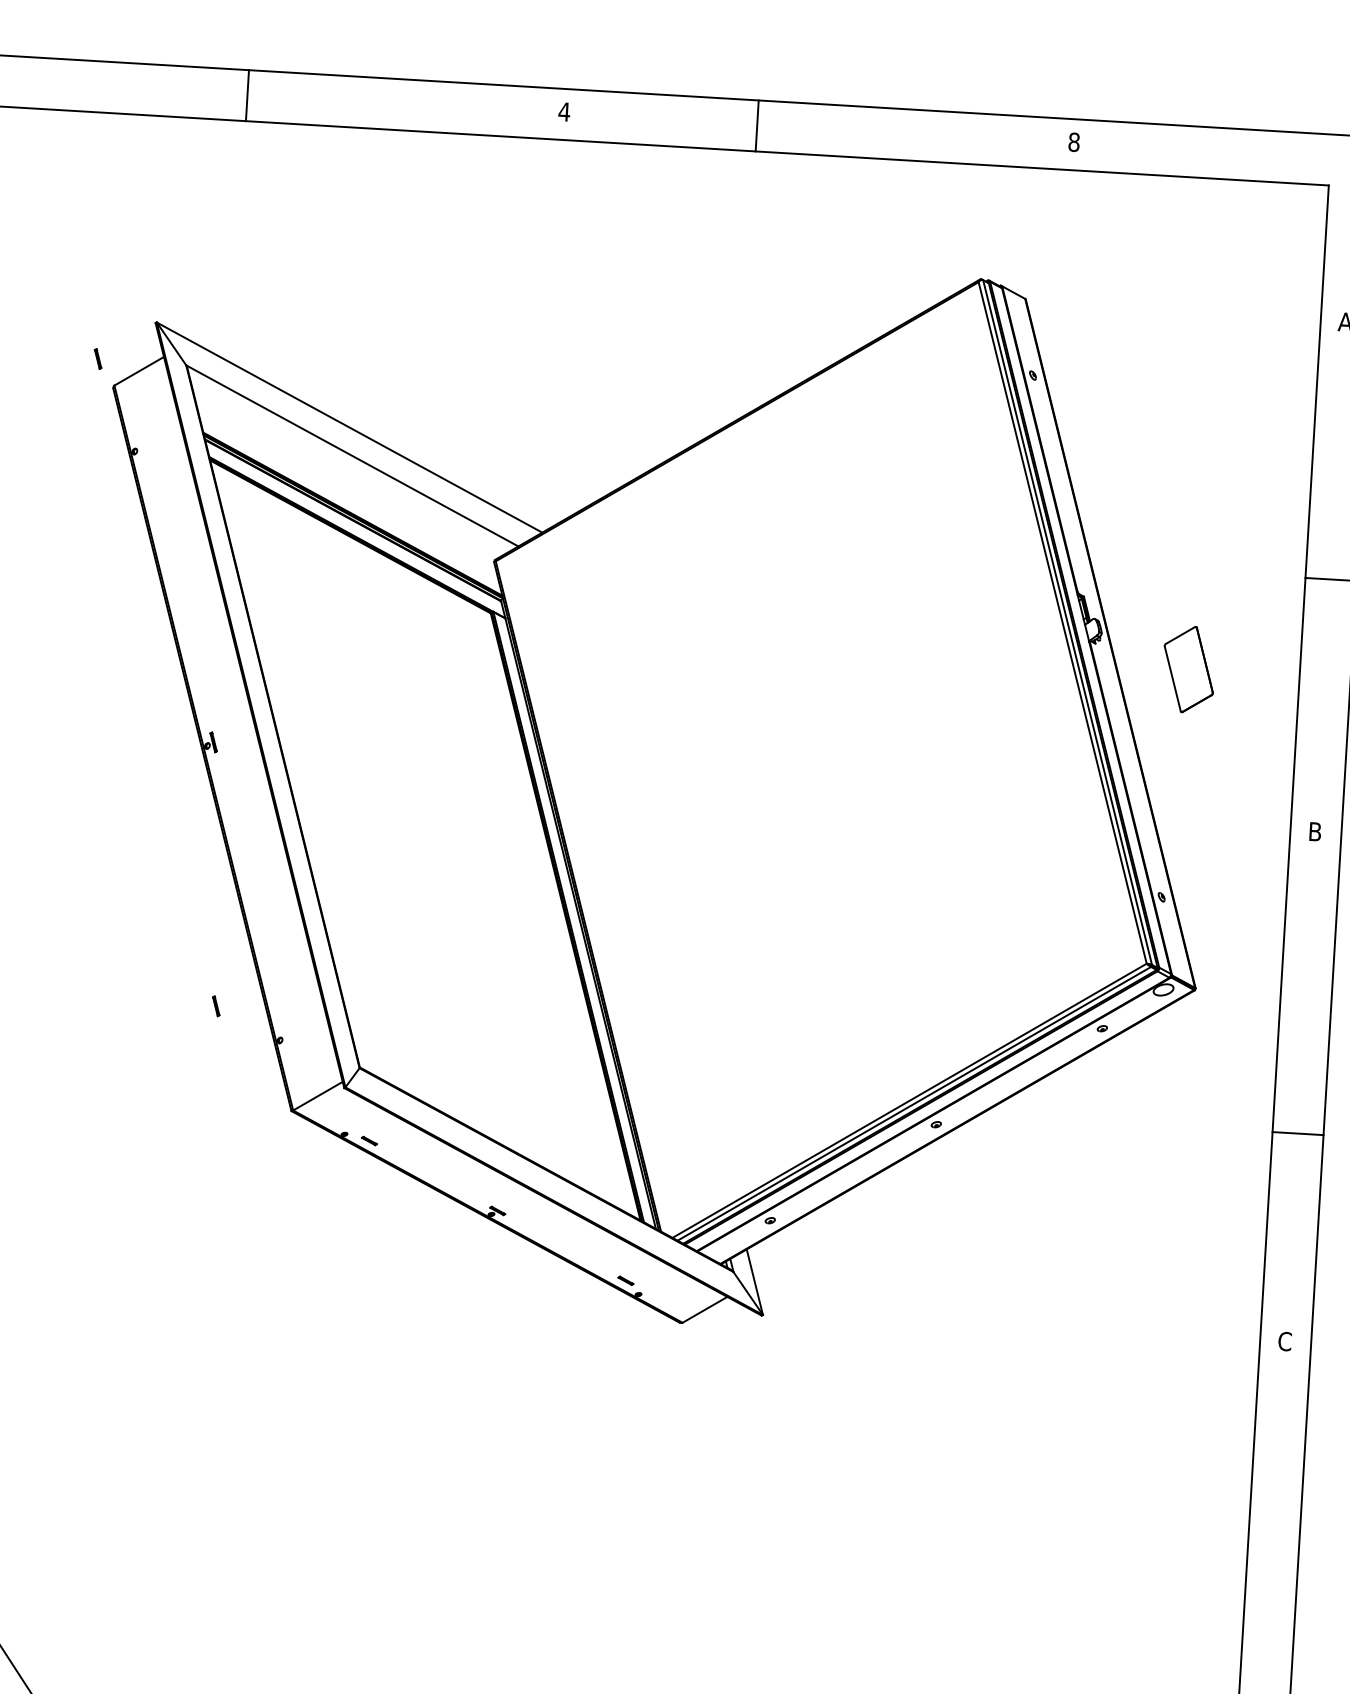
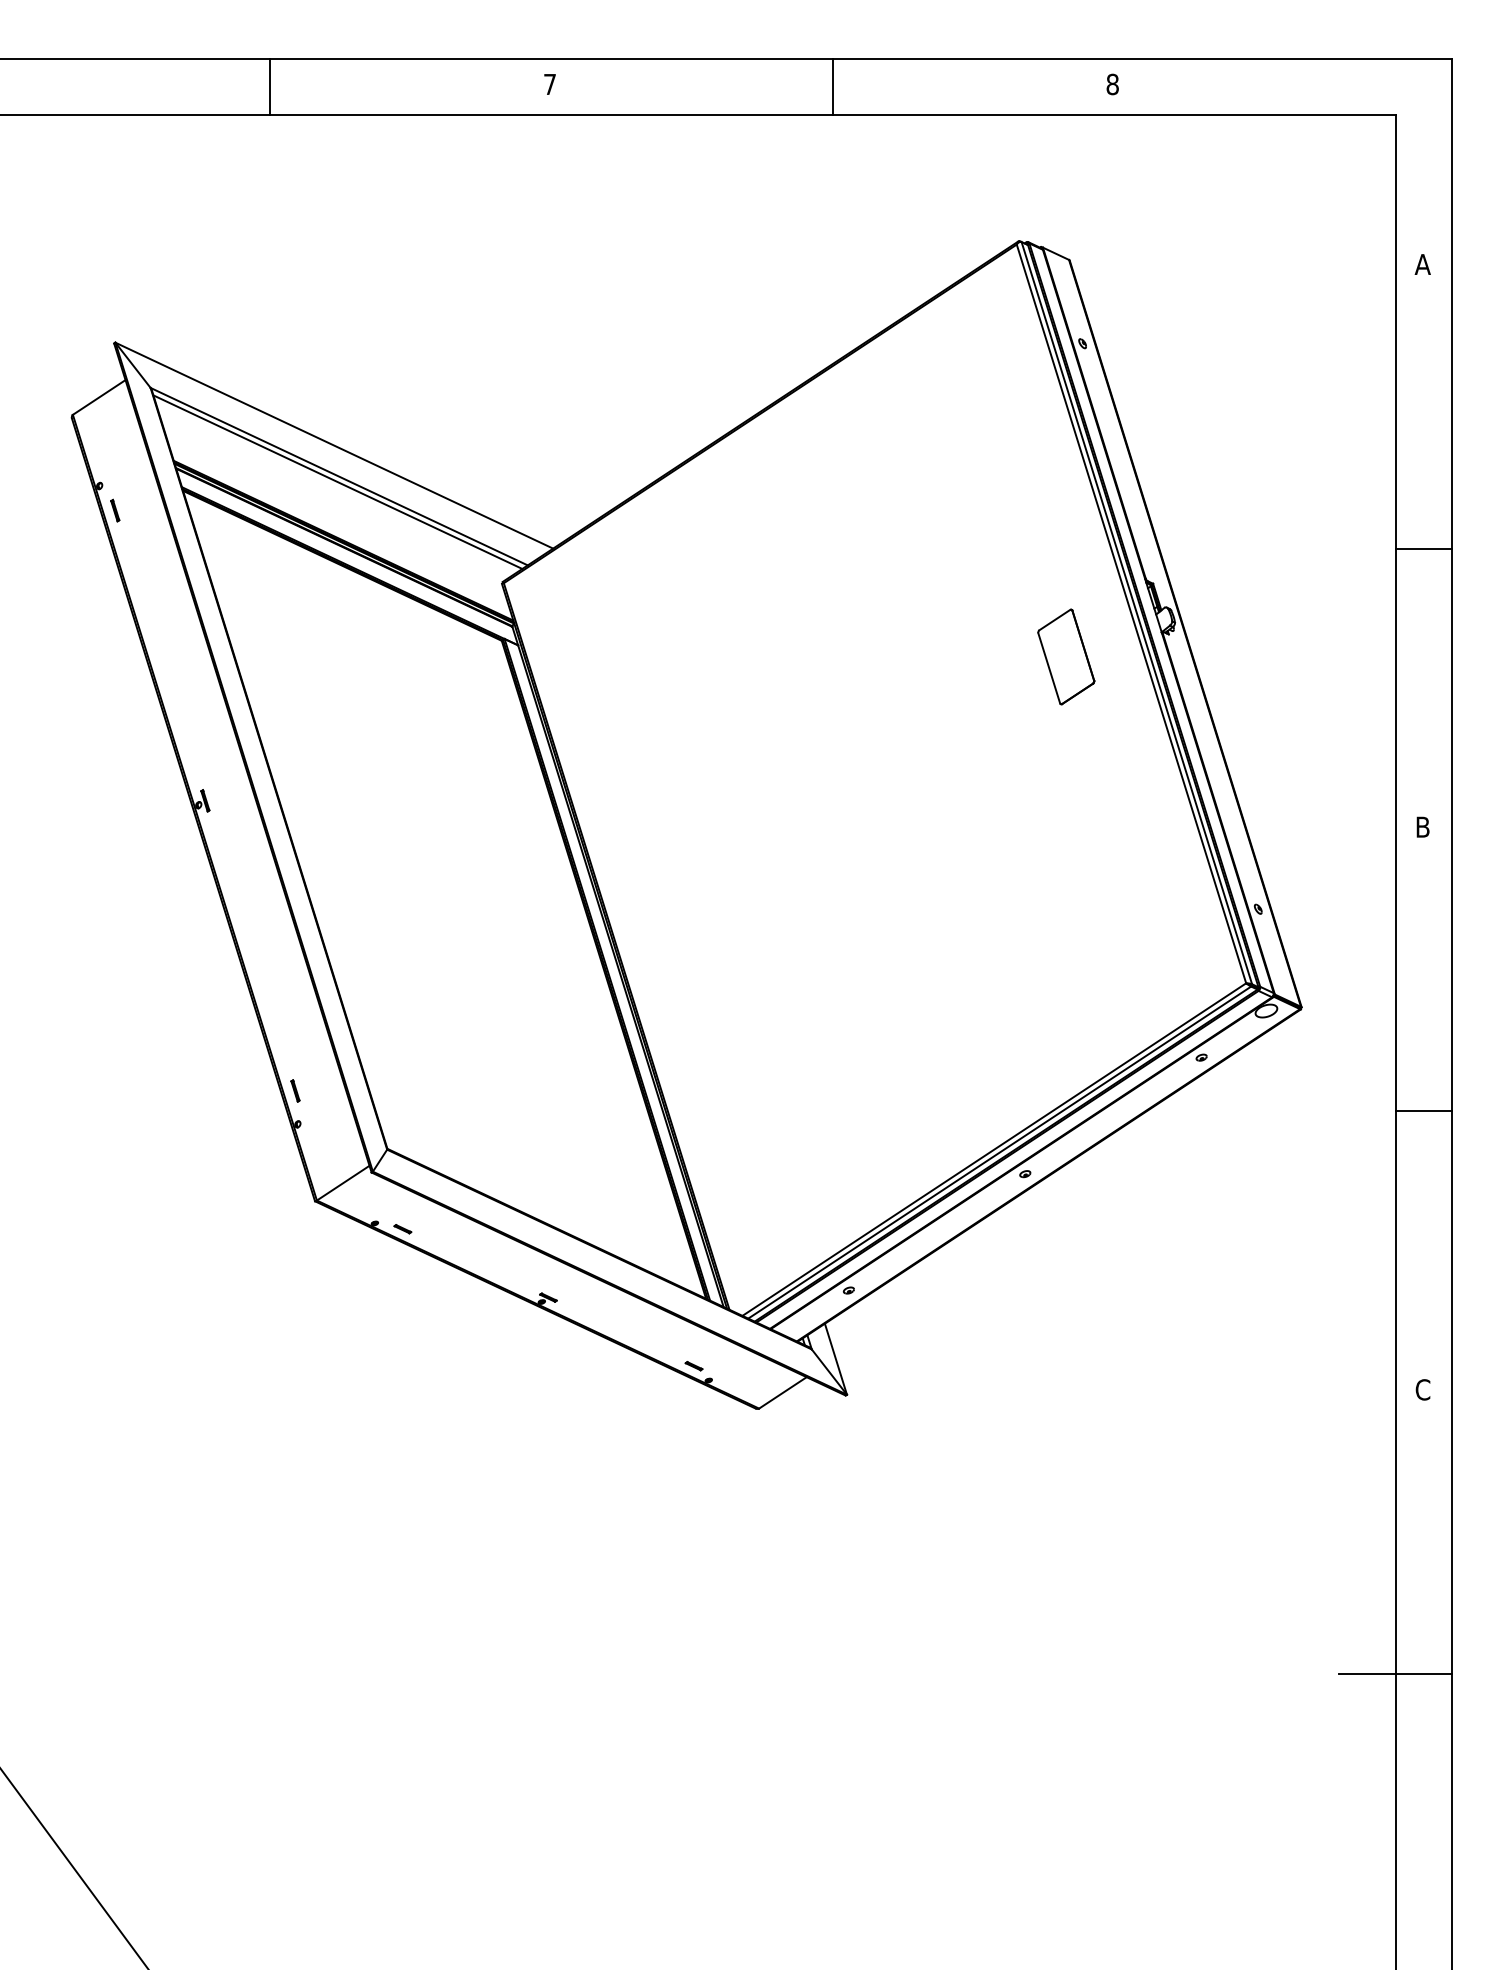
line: (247, 95) -> (270, 87), moved
text: (563, 111) -> (549, 84), 4 -> 7
line: (756, 126) -> (832, 87), moved
part: (98, 358) -> (115, 510), moved
line: (350, 460) -> (337, 481), added
part: (1189, 669) -> (1066, 656), moved
part: (216, 1005) -> (295, 1090), moved
line: (1297, 1133) -> (1423, 1111), moved
line: (1244, 1597) -> (1395, 1673), added

